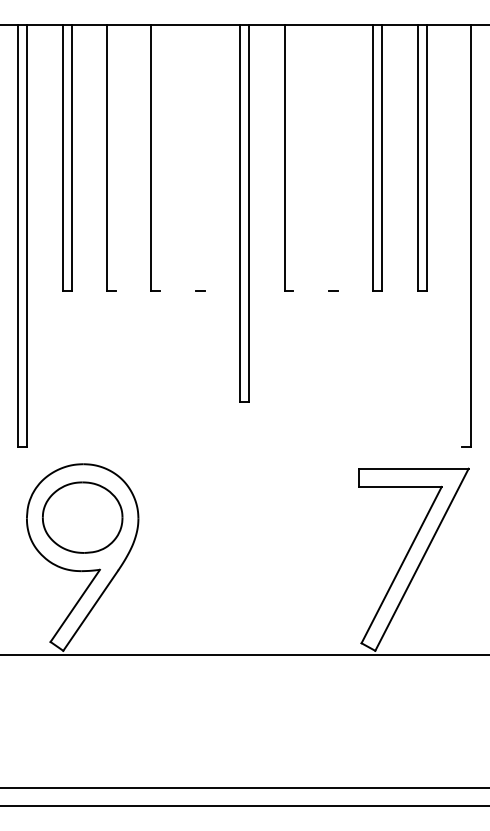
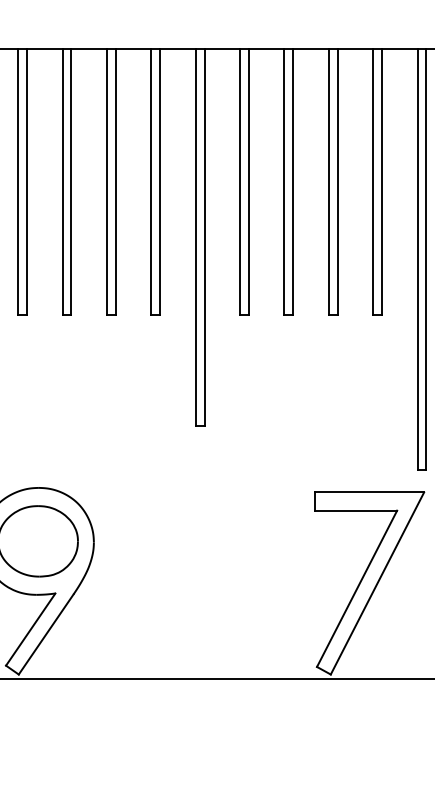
line: (115, 157) -> (70, 181), added
line: (160, 157) -> (115, 181), added
line: (195, 157) -> (150, 181), added
line: (204, 157) -> (159, 181), added
line: (293, 157) -> (248, 181), added
line: (328, 157) -> (283, 181), added
line: (337, 157) -> (292, 181), added
line: (462, 235) -> (417, 259), added

